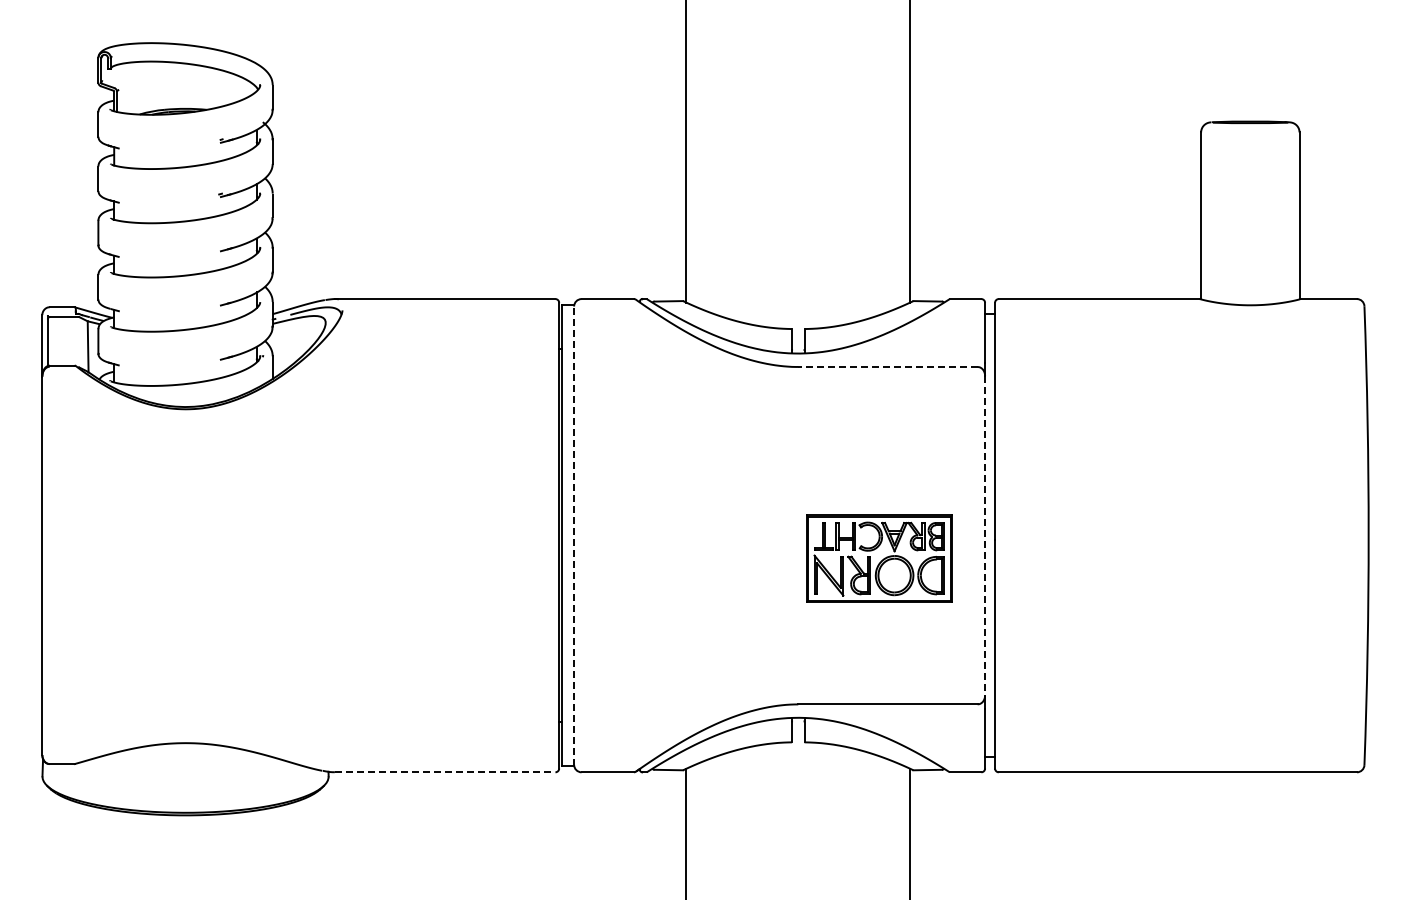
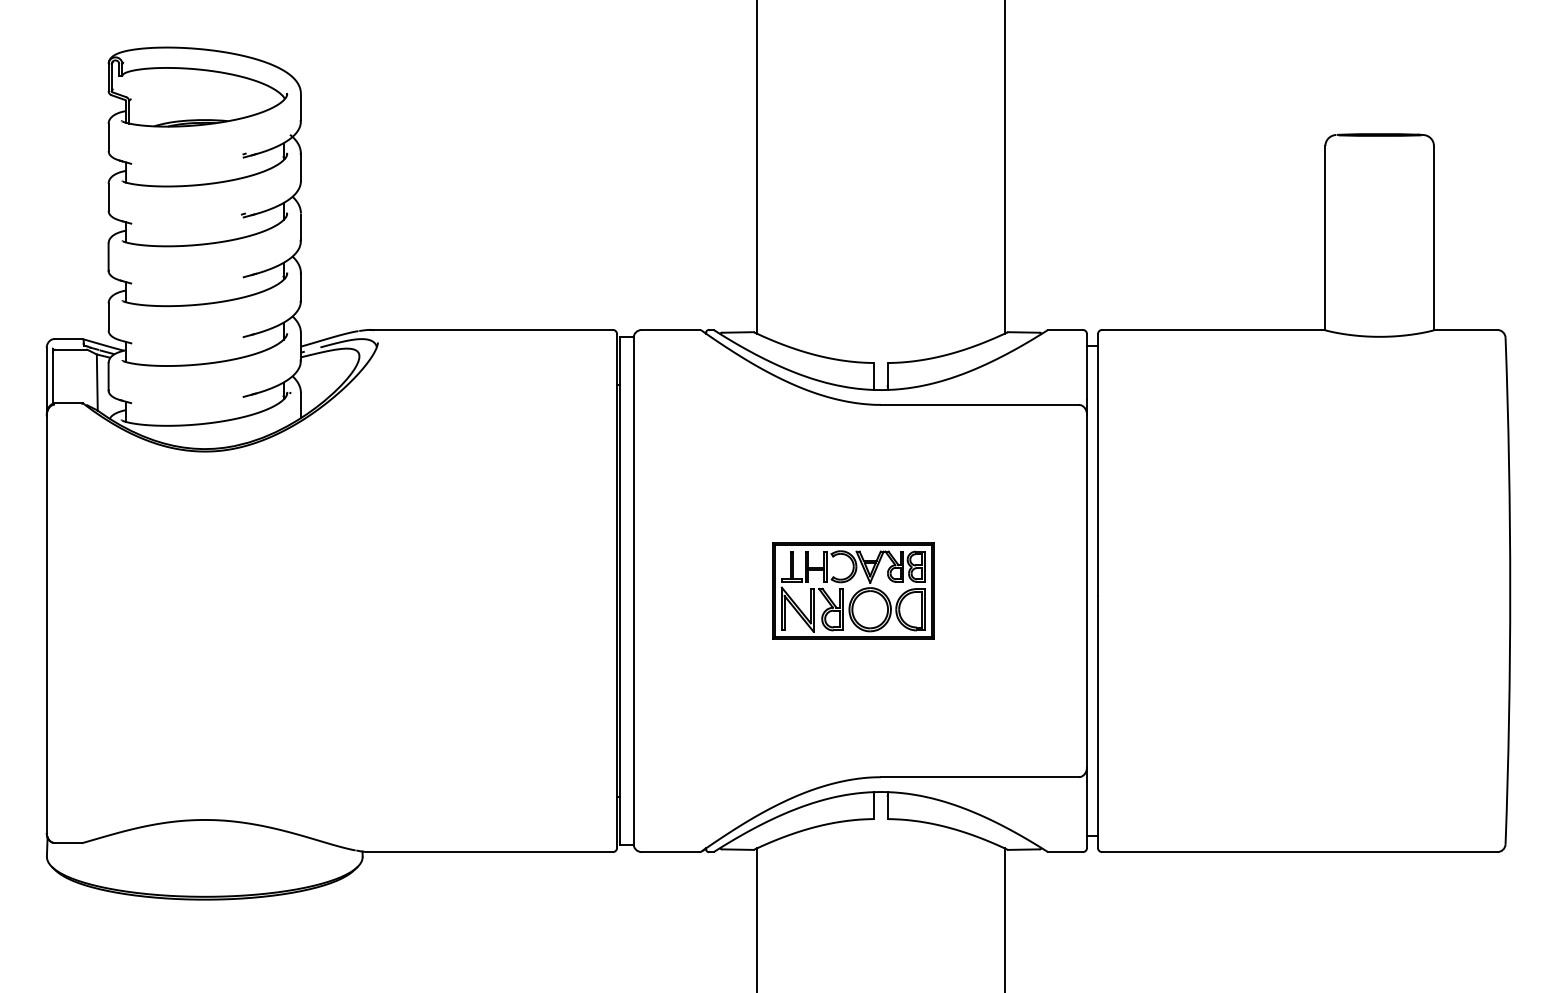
line: (887, 367) -> (979, 405), dashed -> solid
line: (574, 535) -> (633, 590), dashed -> solid
line: (985, 535) -> (1087, 590), dashed -> solid
part: (879, 558) -> (853, 590), moved
line: (445, 772) -> (491, 852), dashed -> solid

